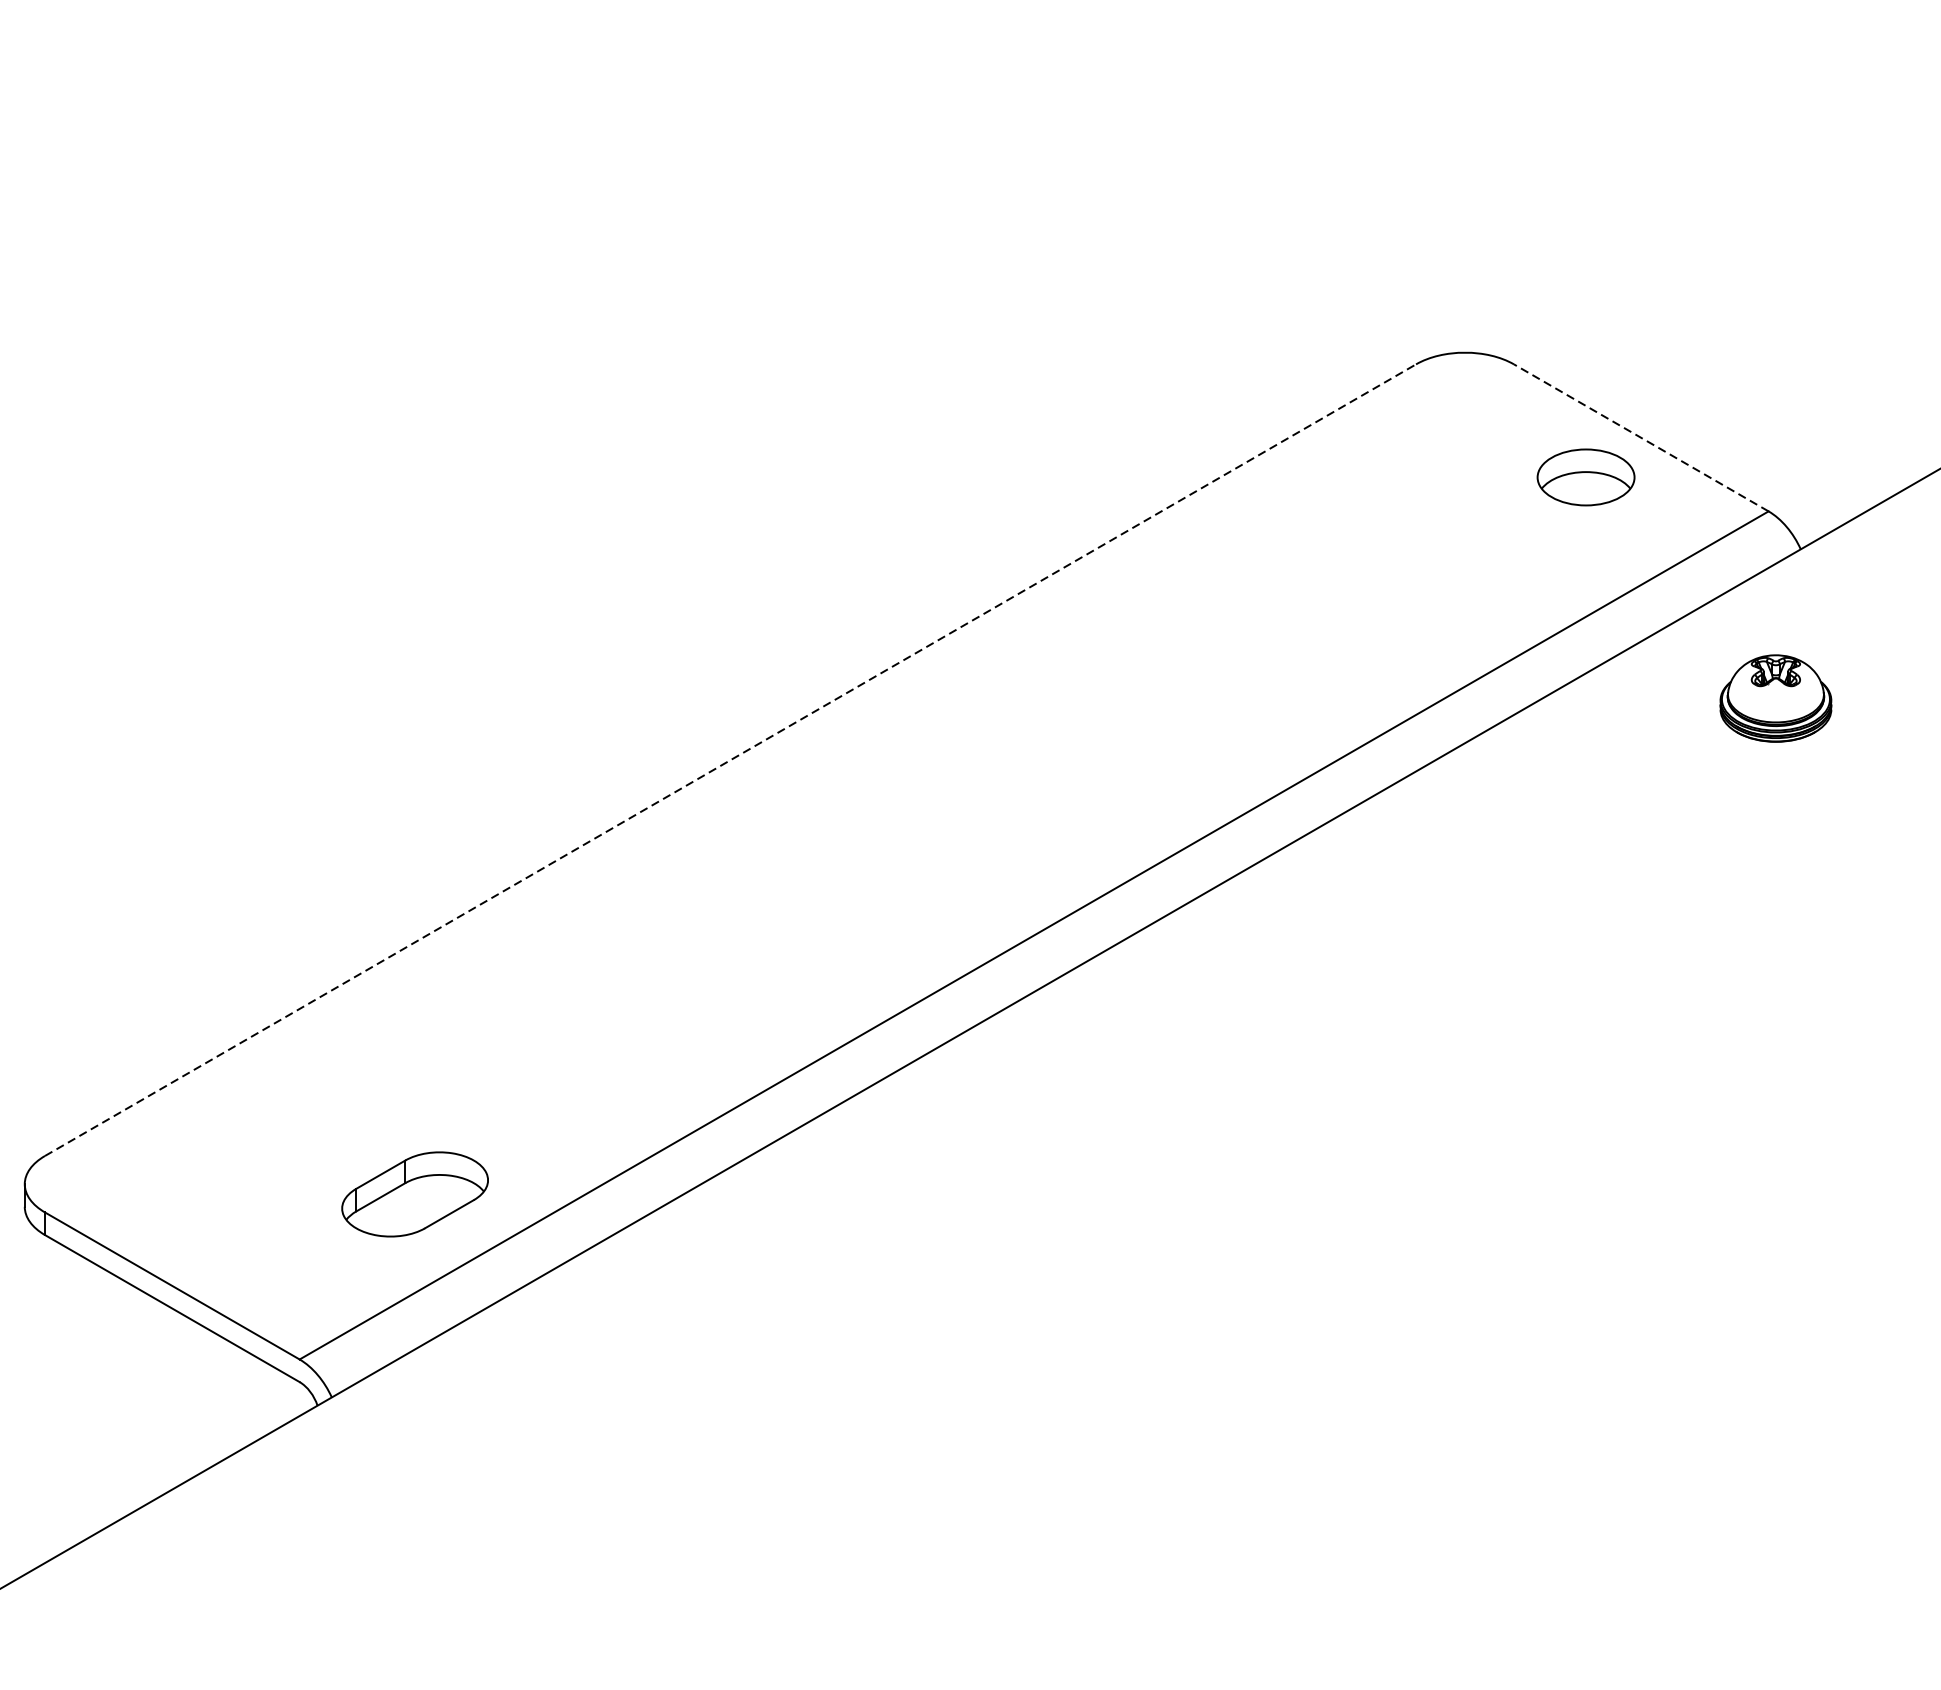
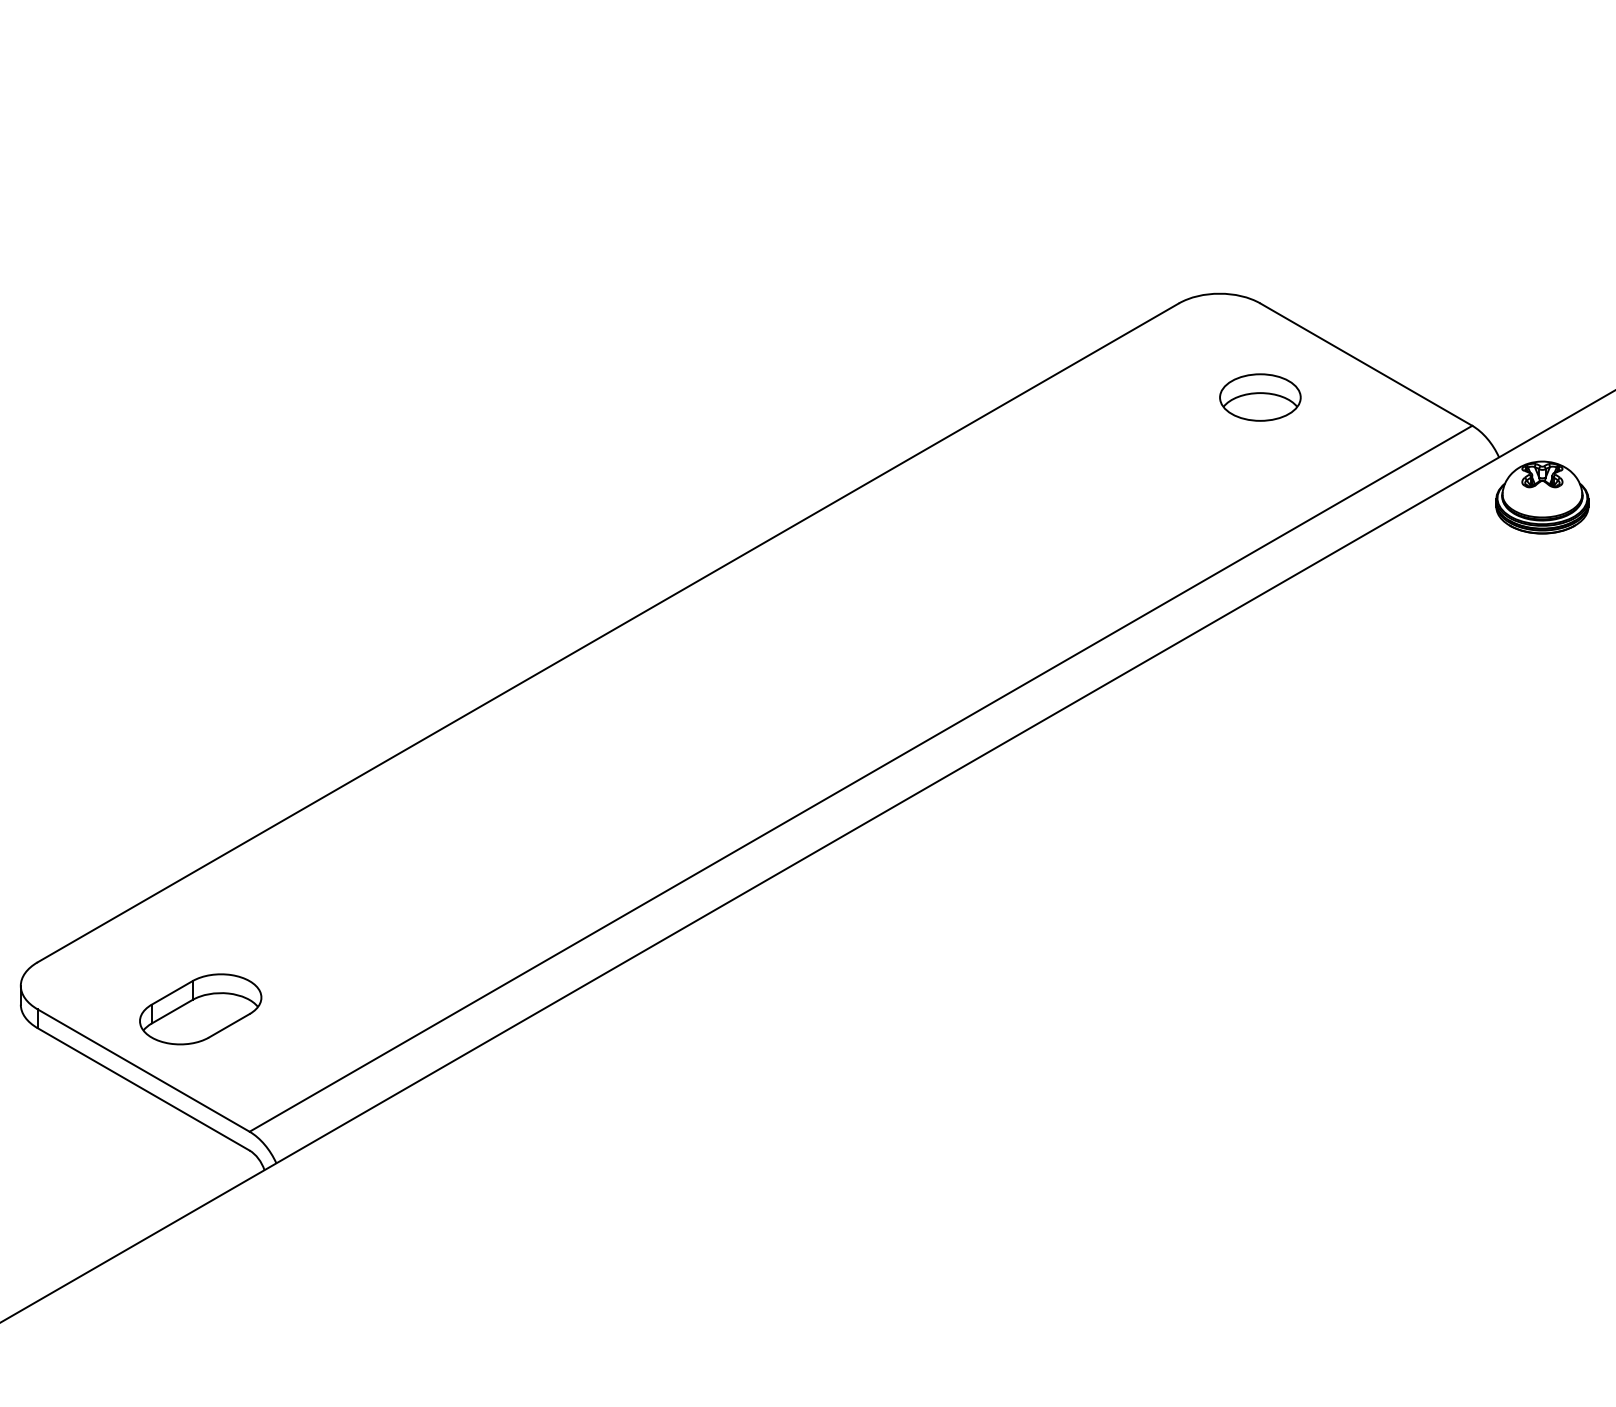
line: (1640, 437) -> (1365, 364), dashed -> solid
part: (1586, 477) -> (1260, 397), moved
part: (1776, 698) -> (1542, 497), moved
line: (730, 759) -> (608, 632), dashed -> solid
part: (414, 1194) -> (200, 1009), moved

